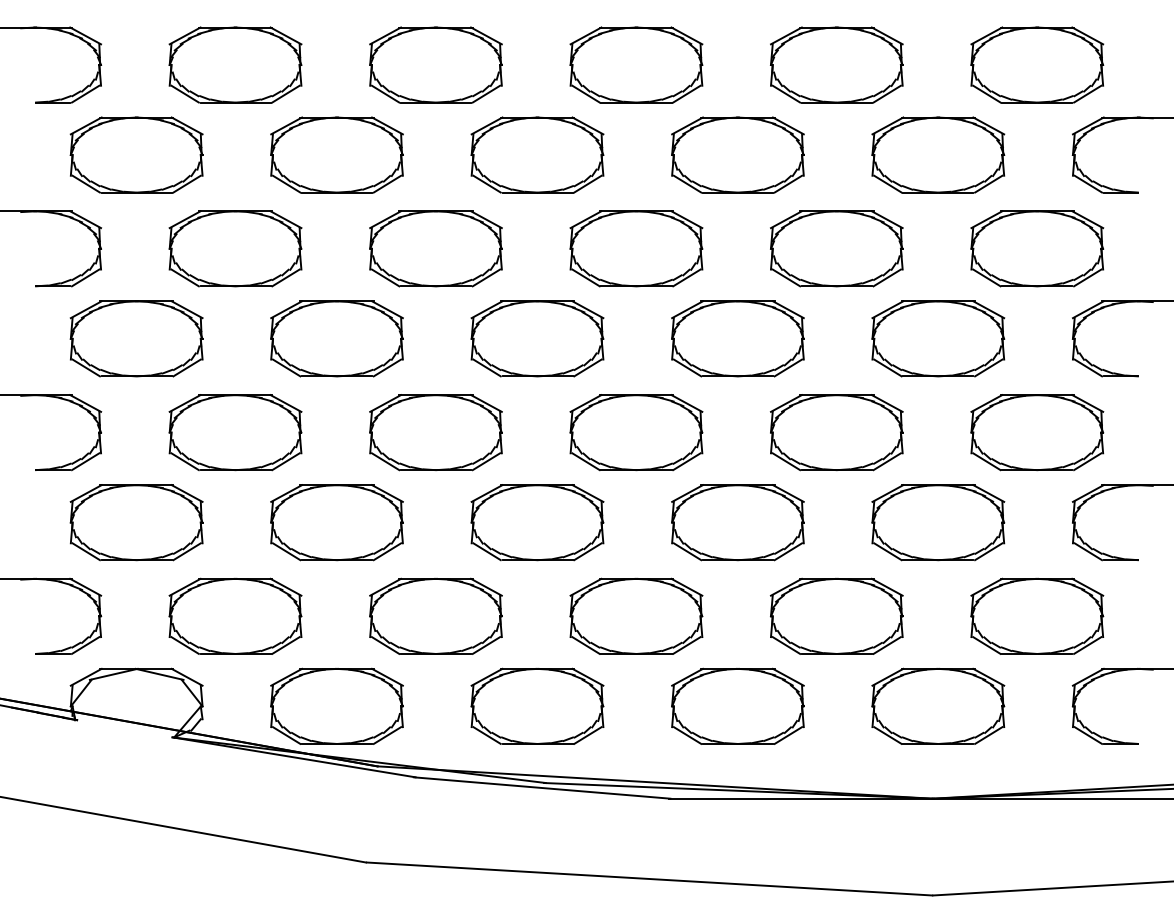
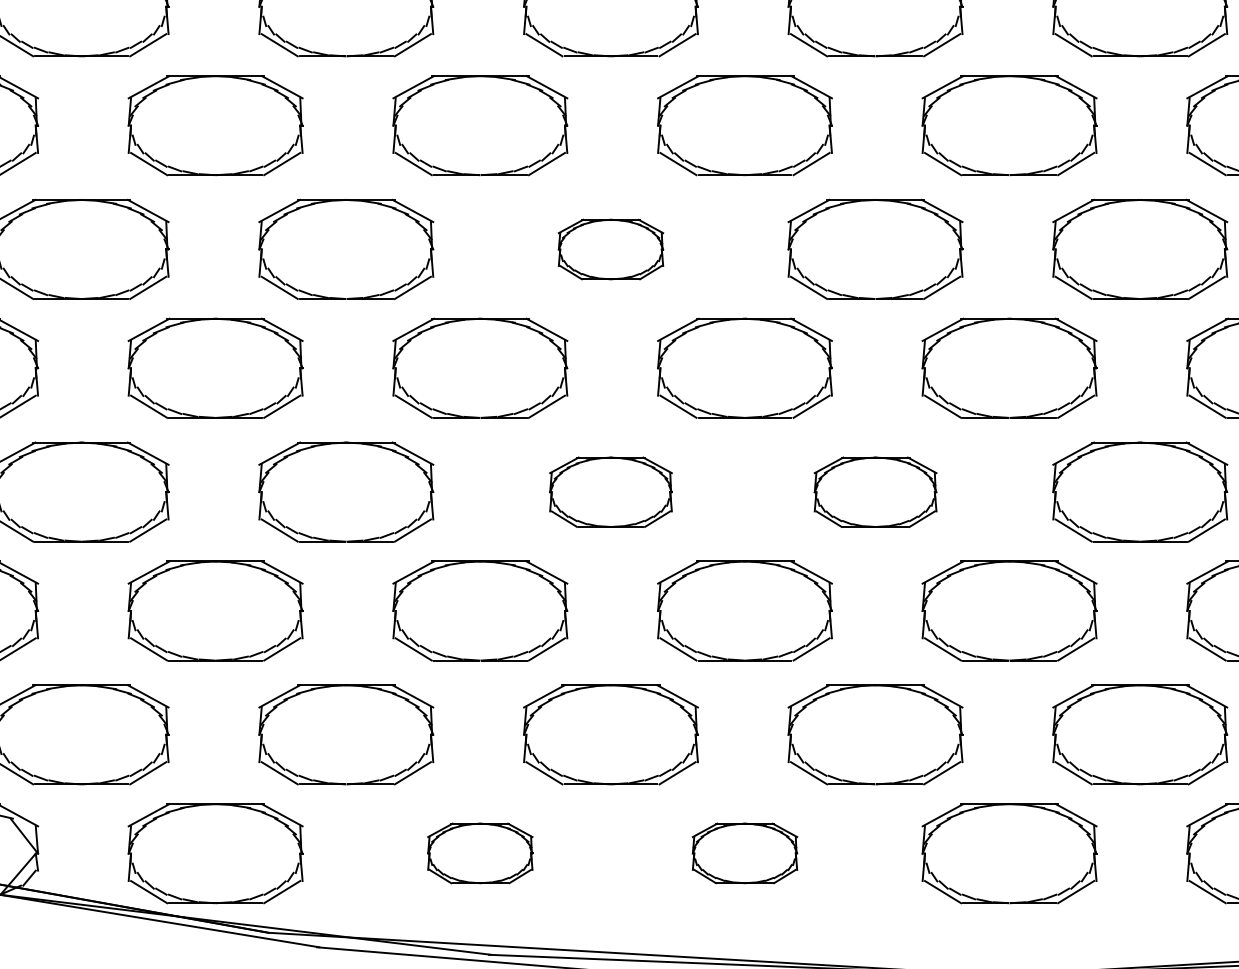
part: (636, 248) -> (611, 249), size x0.6
part: (636, 432) -> (611, 491), size x0.7
part: (836, 432) -> (875, 491), size x0.7
part: (537, 705) -> (480, 852), size x0.6
part: (737, 705) -> (744, 852), size x0.6

